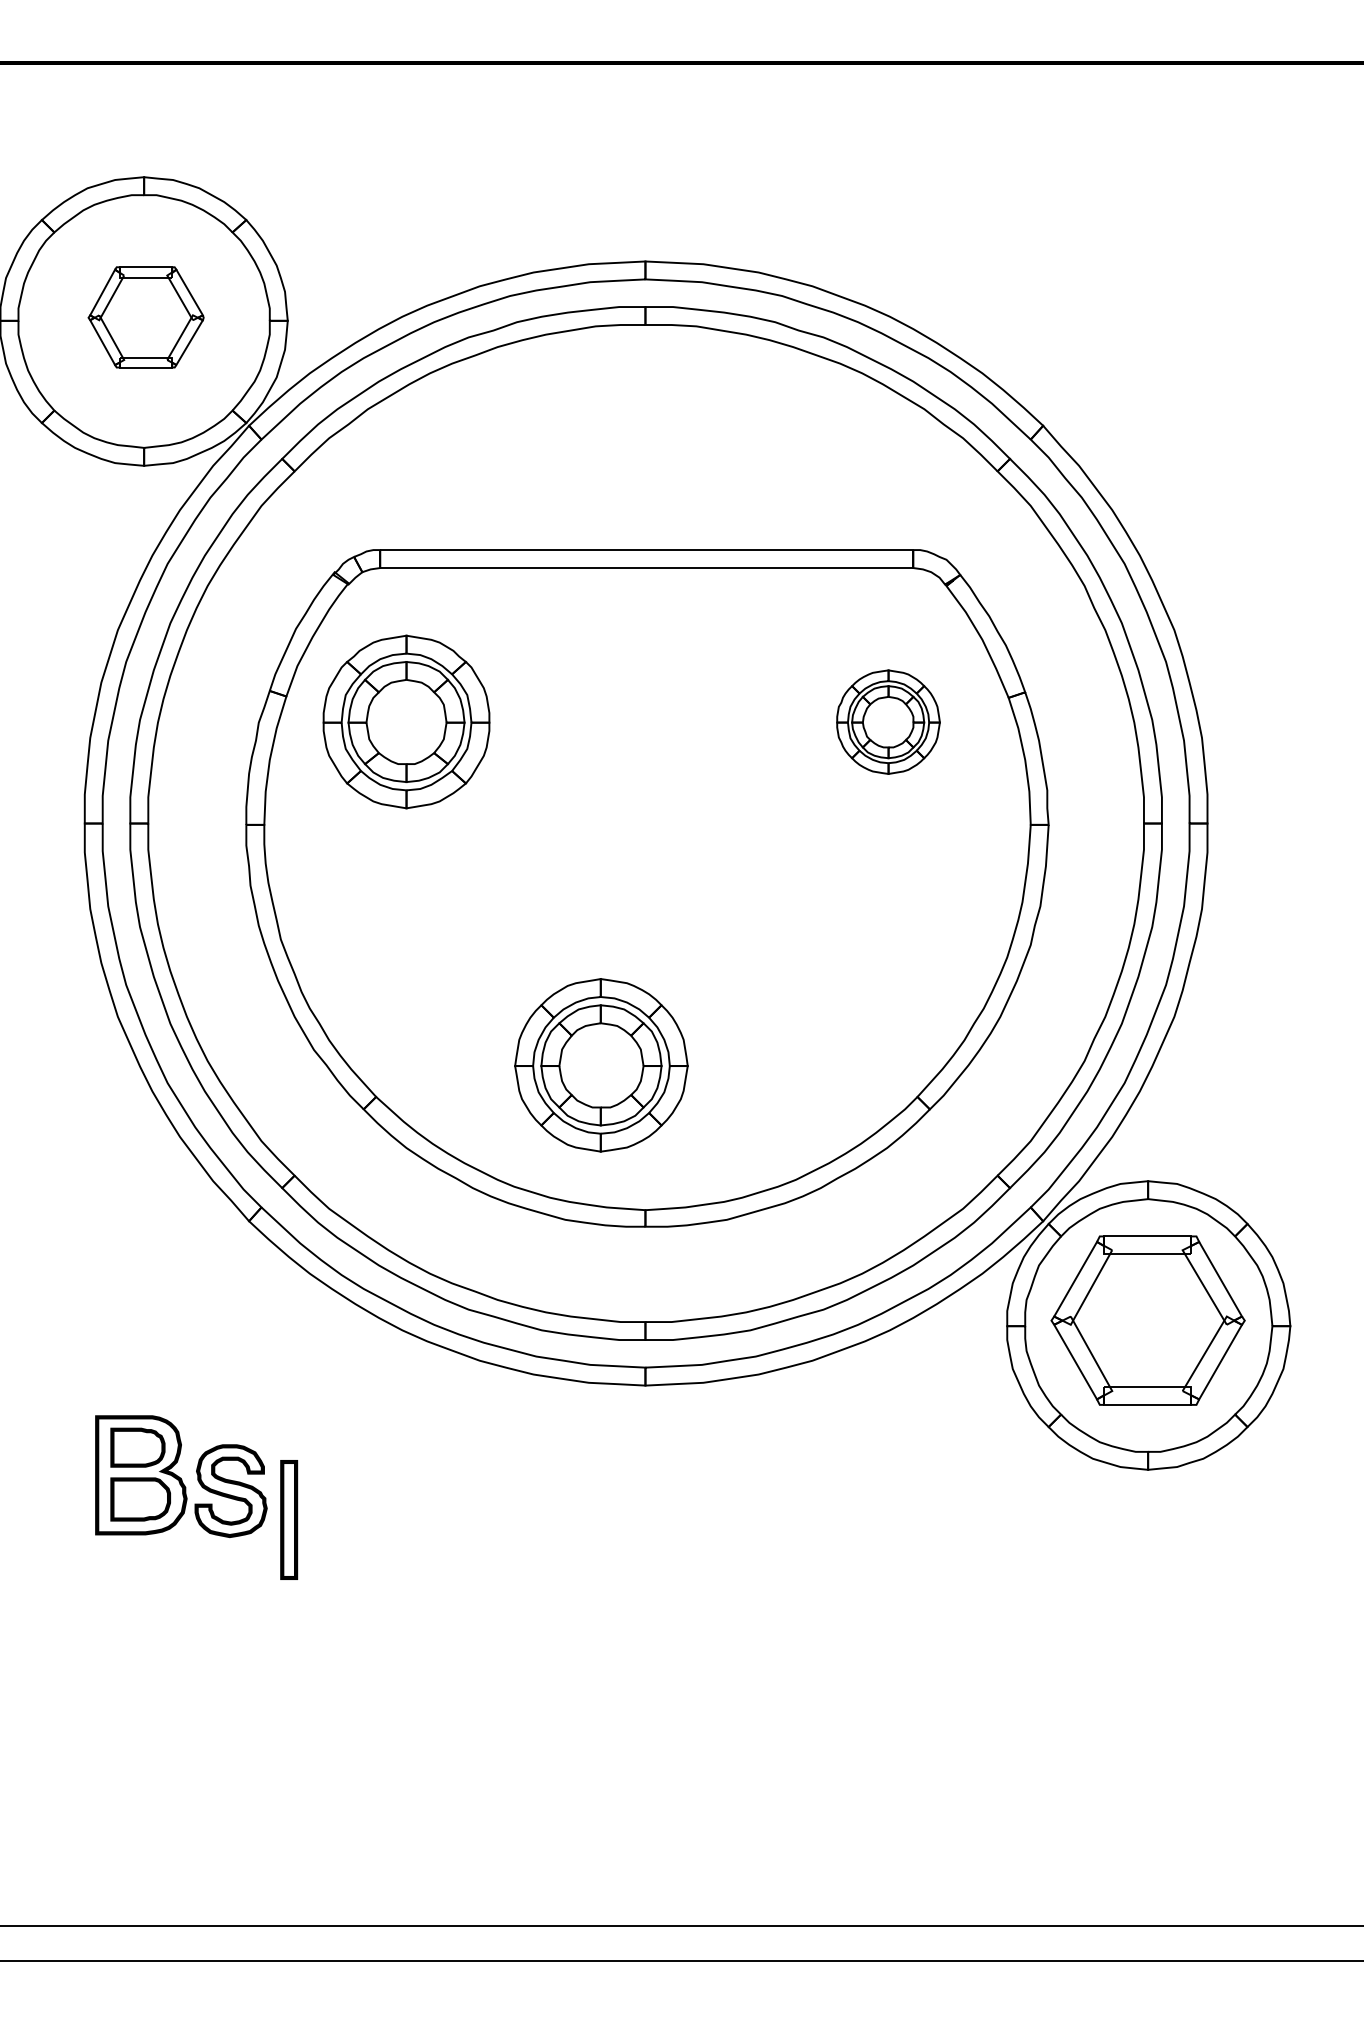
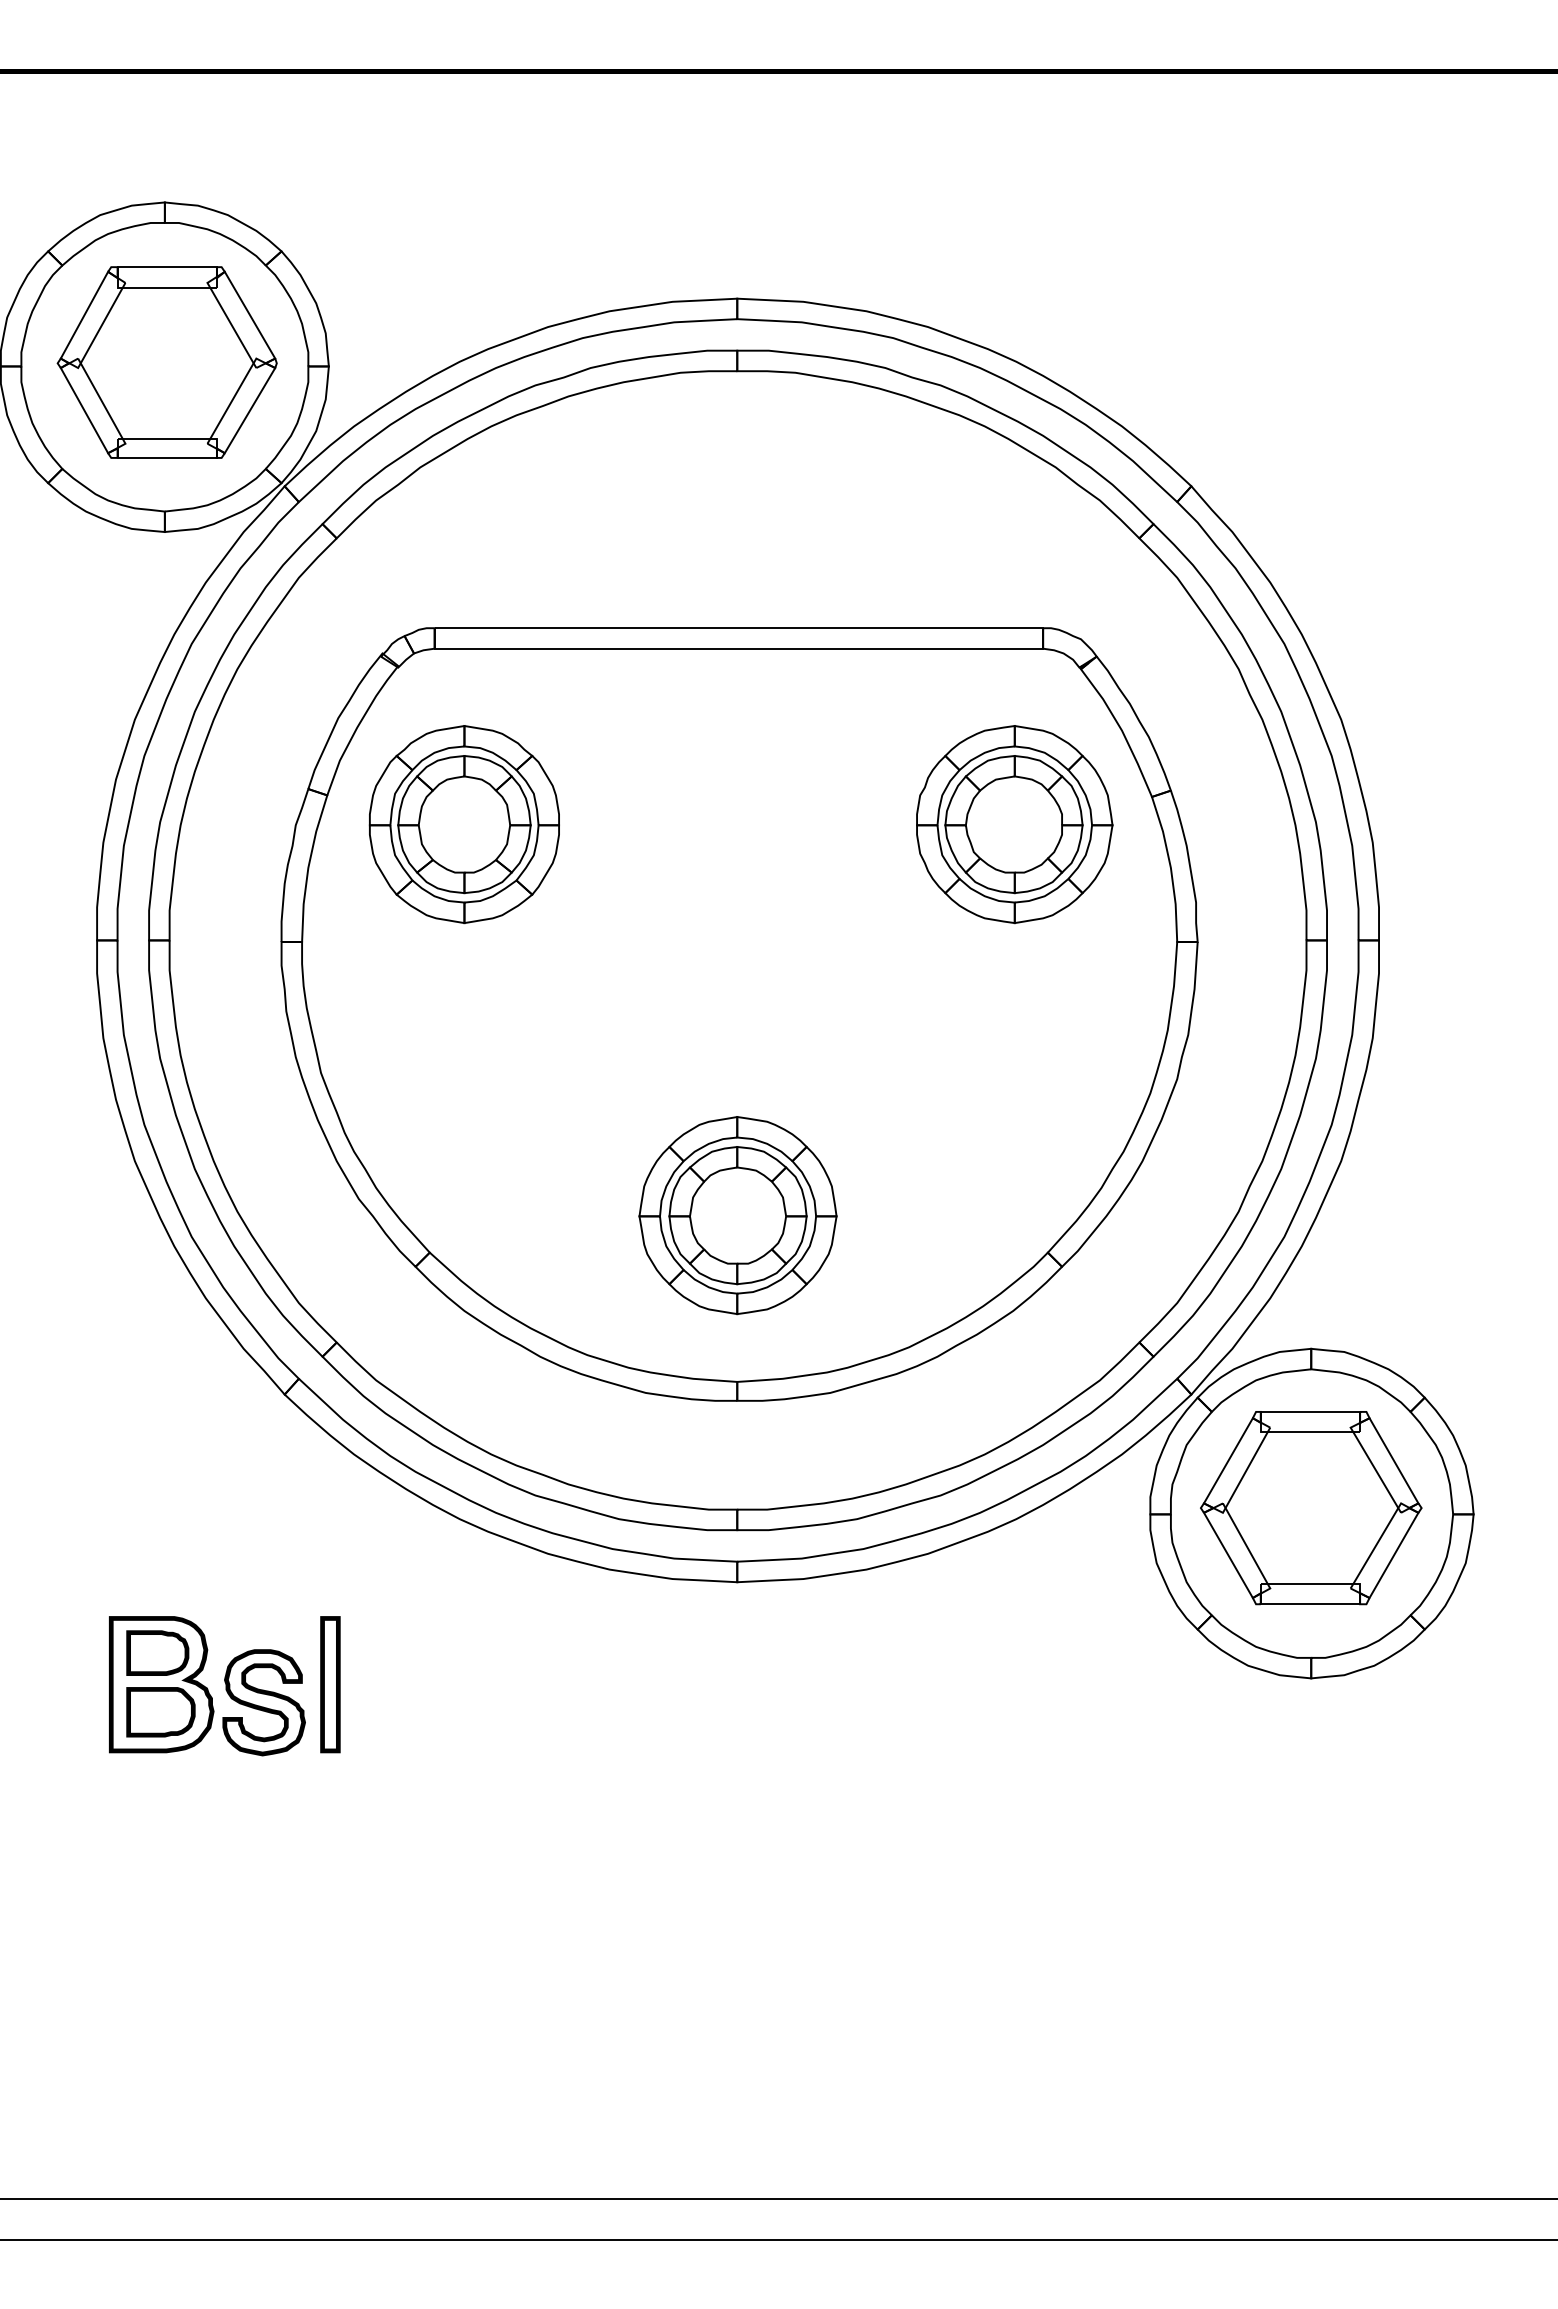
part: (145, 317) -> (166, 362), size x1.67
part: (888, 721) -> (1014, 824), size x1.67
part: (600, 1065) -> (737, 1215), moved
part: (289, 1519) -> (330, 1684), moved

